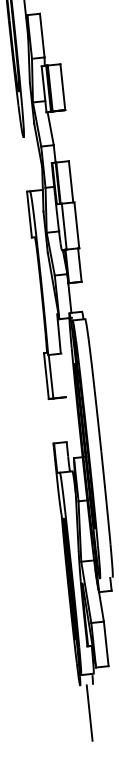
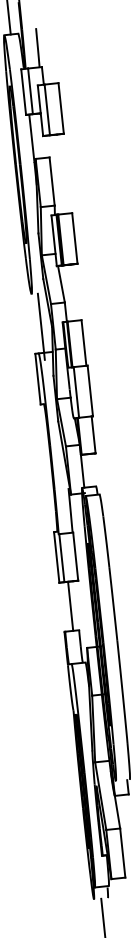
line: (31, 166) -> (40, 326), added
line: (63, 375) -> (75, 556), added
line: (58, 419) -> (70, 605), added

